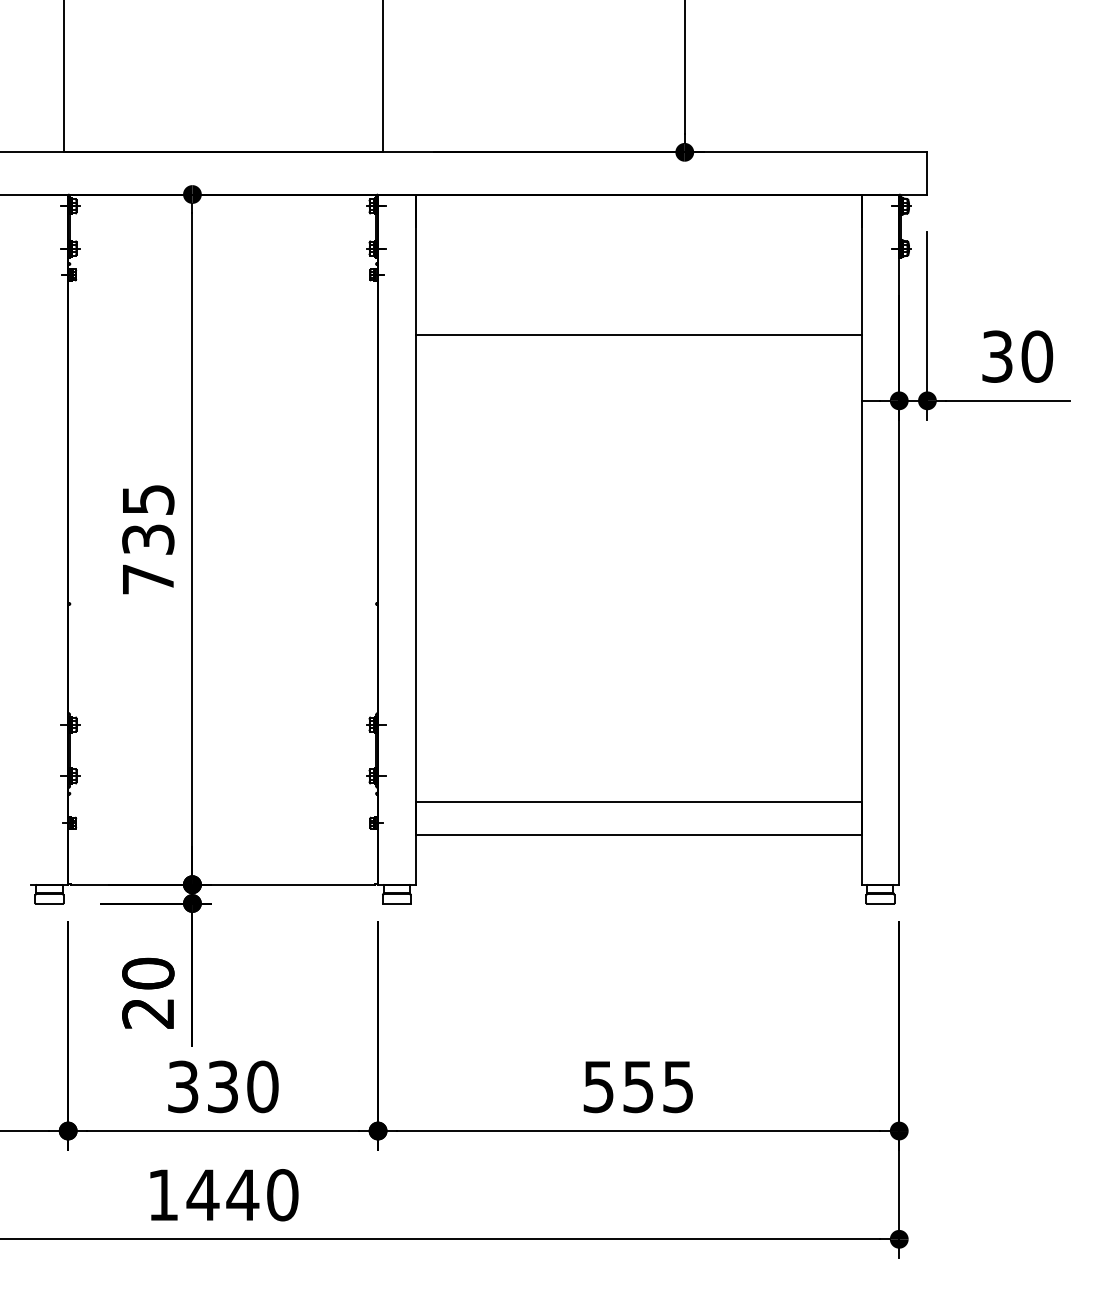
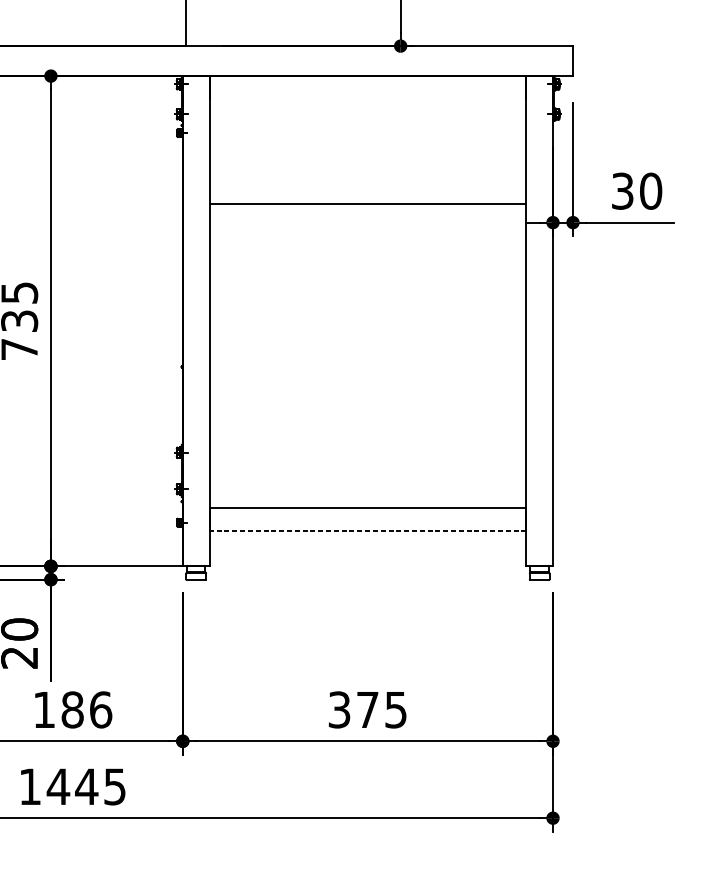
line: (638, 335) -> (367, 203), moved
line: (638, 835) -> (367, 531), solid -> dashed
text: (223, 1086) -> (73, 709), 330 -> 186
text: (618, 1086) -> (353, 709), 555 -> 375
text: (282, 1195) -> (114, 787), 1440 -> 1445

